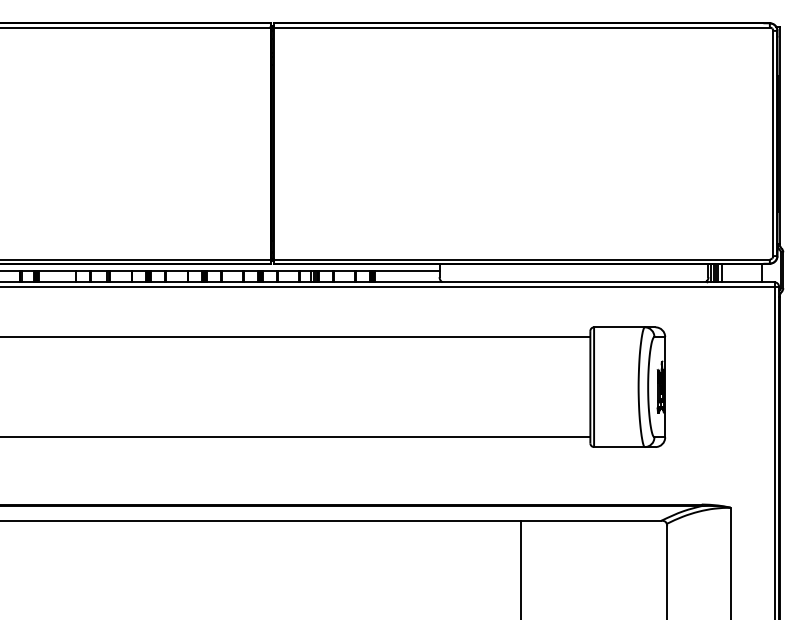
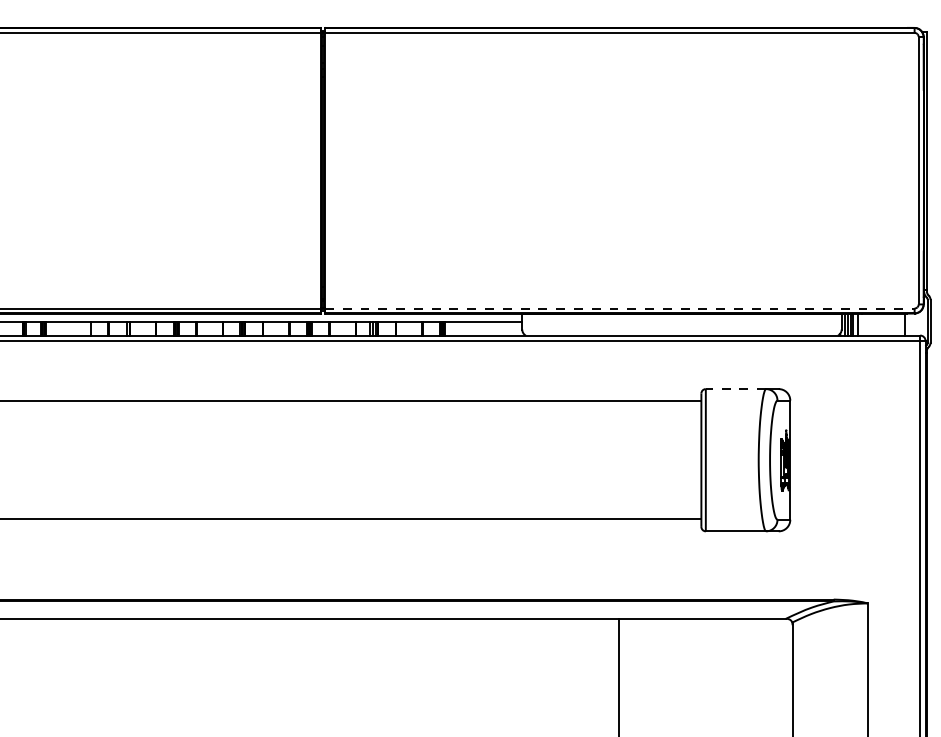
line: (521, 259) -> (619, 308), solid -> dashed
line: (619, 327) -> (735, 389), solid -> dashed

